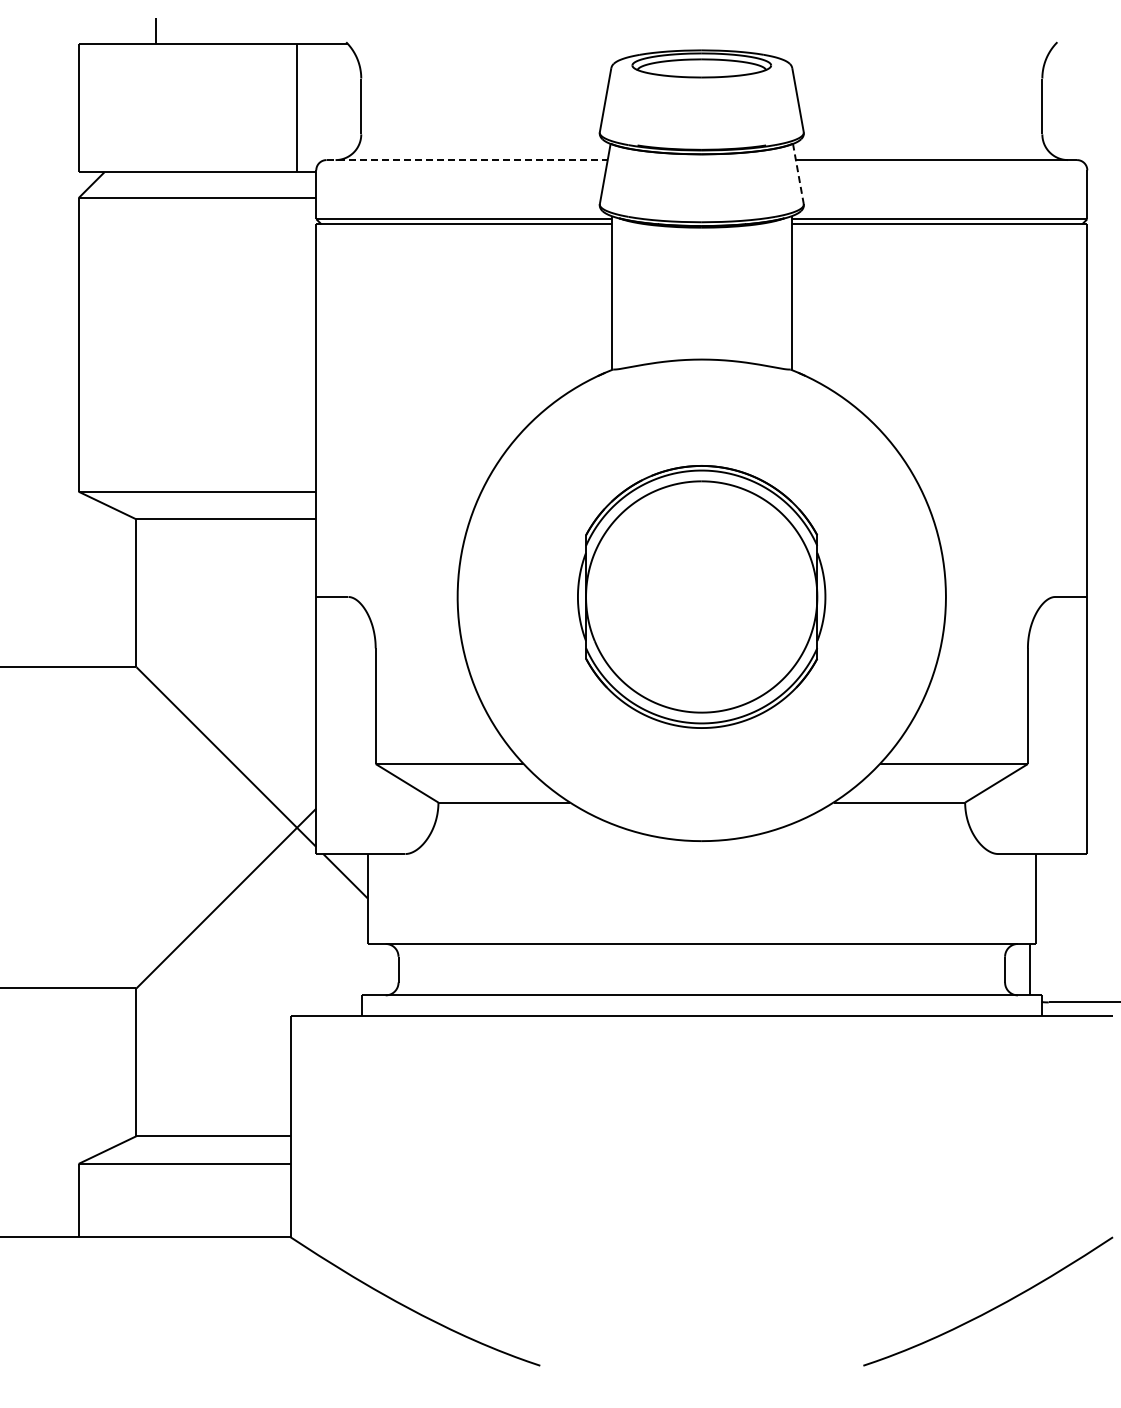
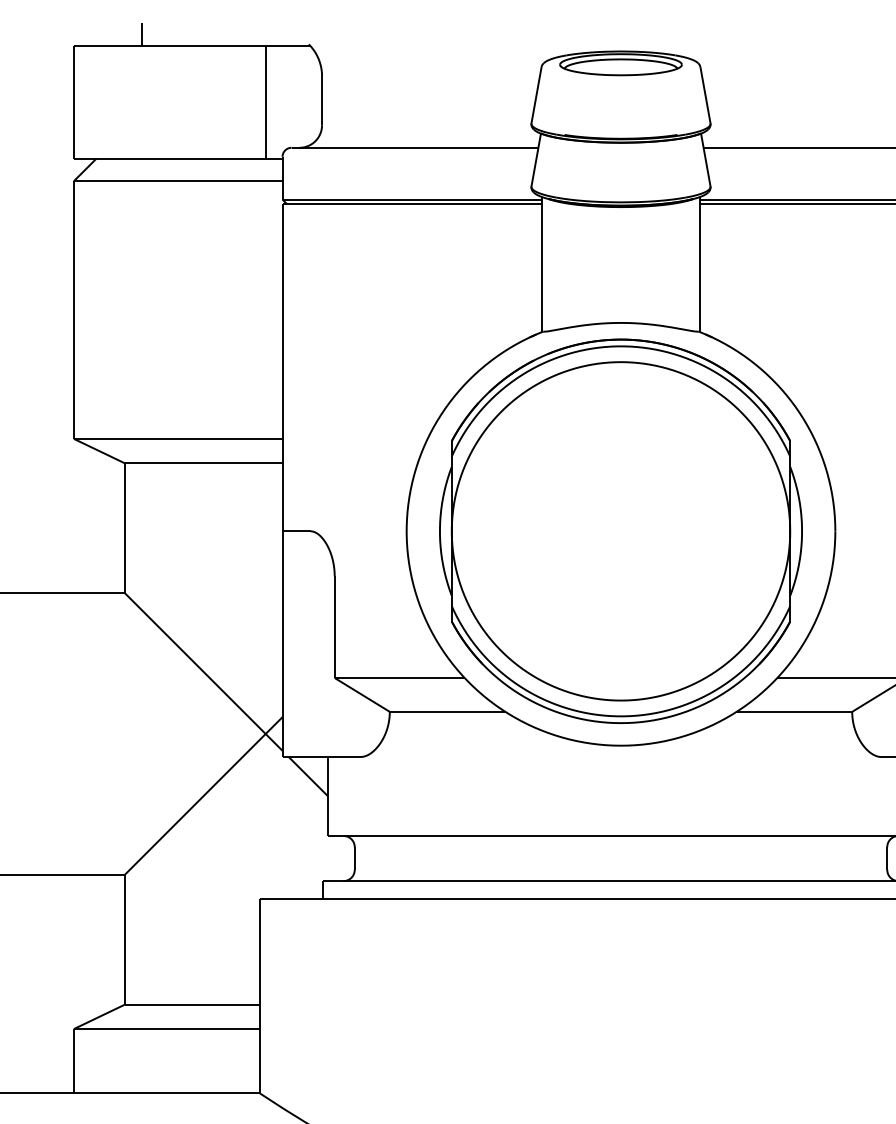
line: (467, 160) -> (415, 148), dashed -> solid
line: (798, 173) -> (705, 159), dashed -> solid
part: (701, 596) -> (620, 530), size x1.67

